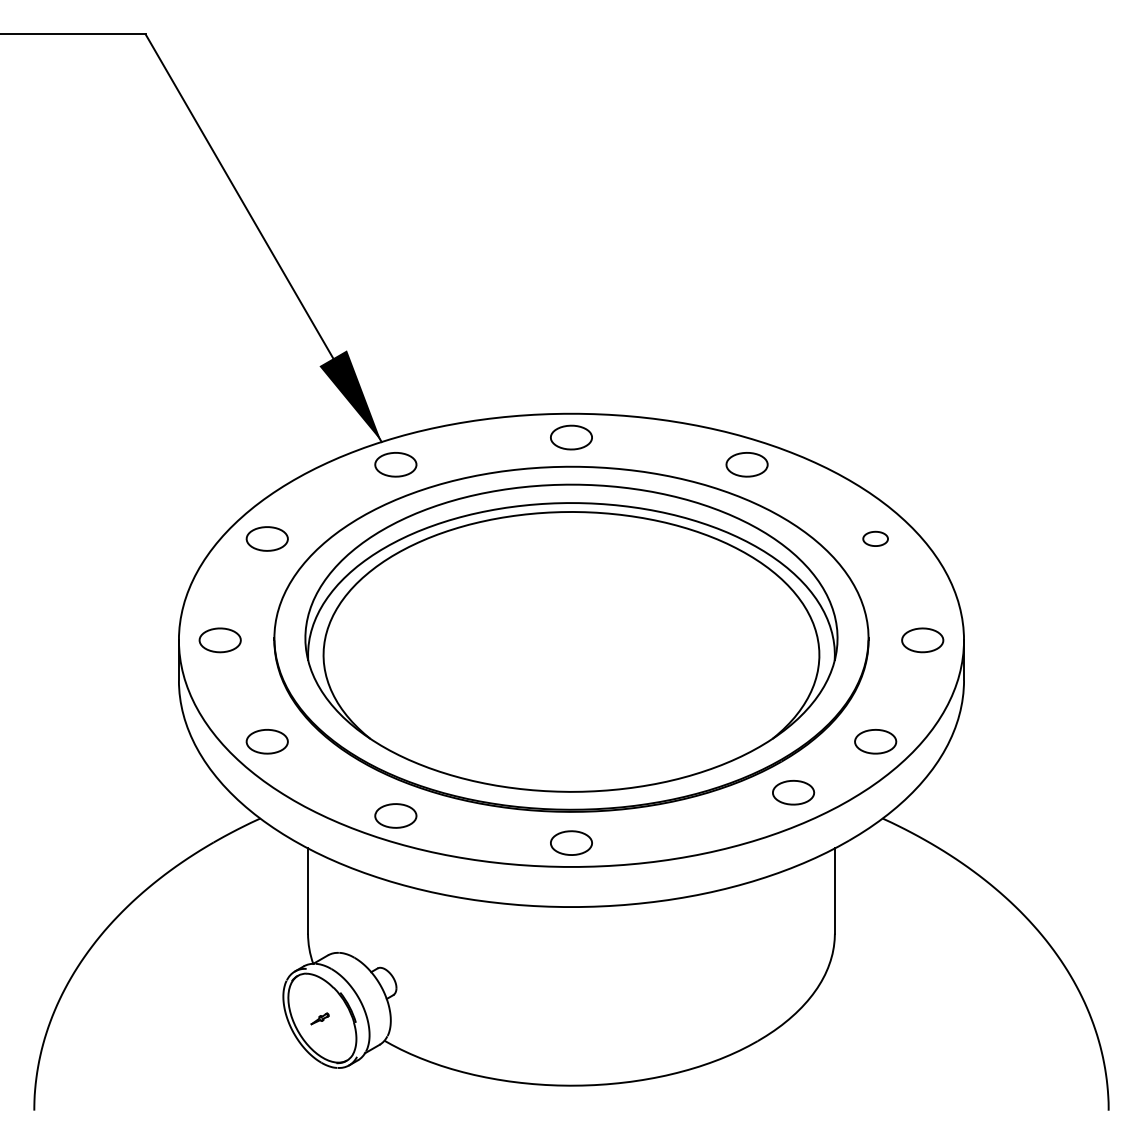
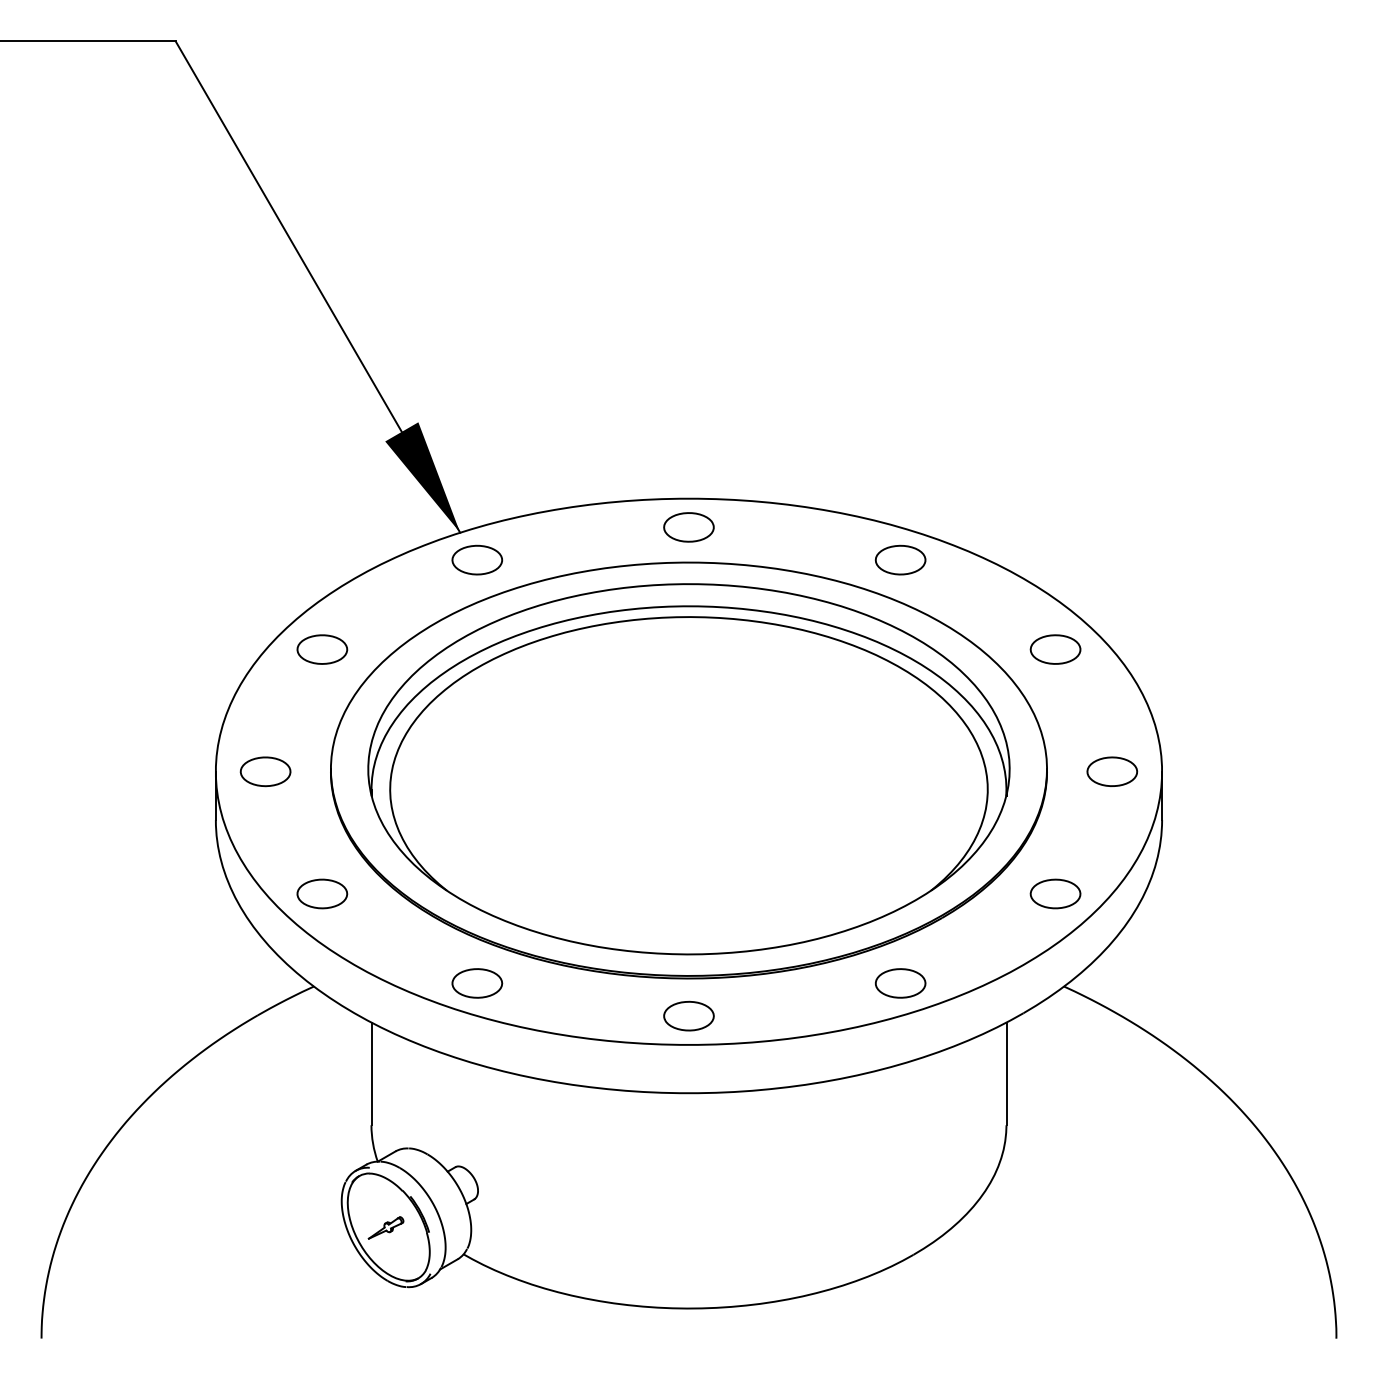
part: (875, 538) -> (1055, 649), size x1.67
part: (793, 792) -> (900, 983), moved
part: (319, 1018) -> (385, 1227), size x1.67

